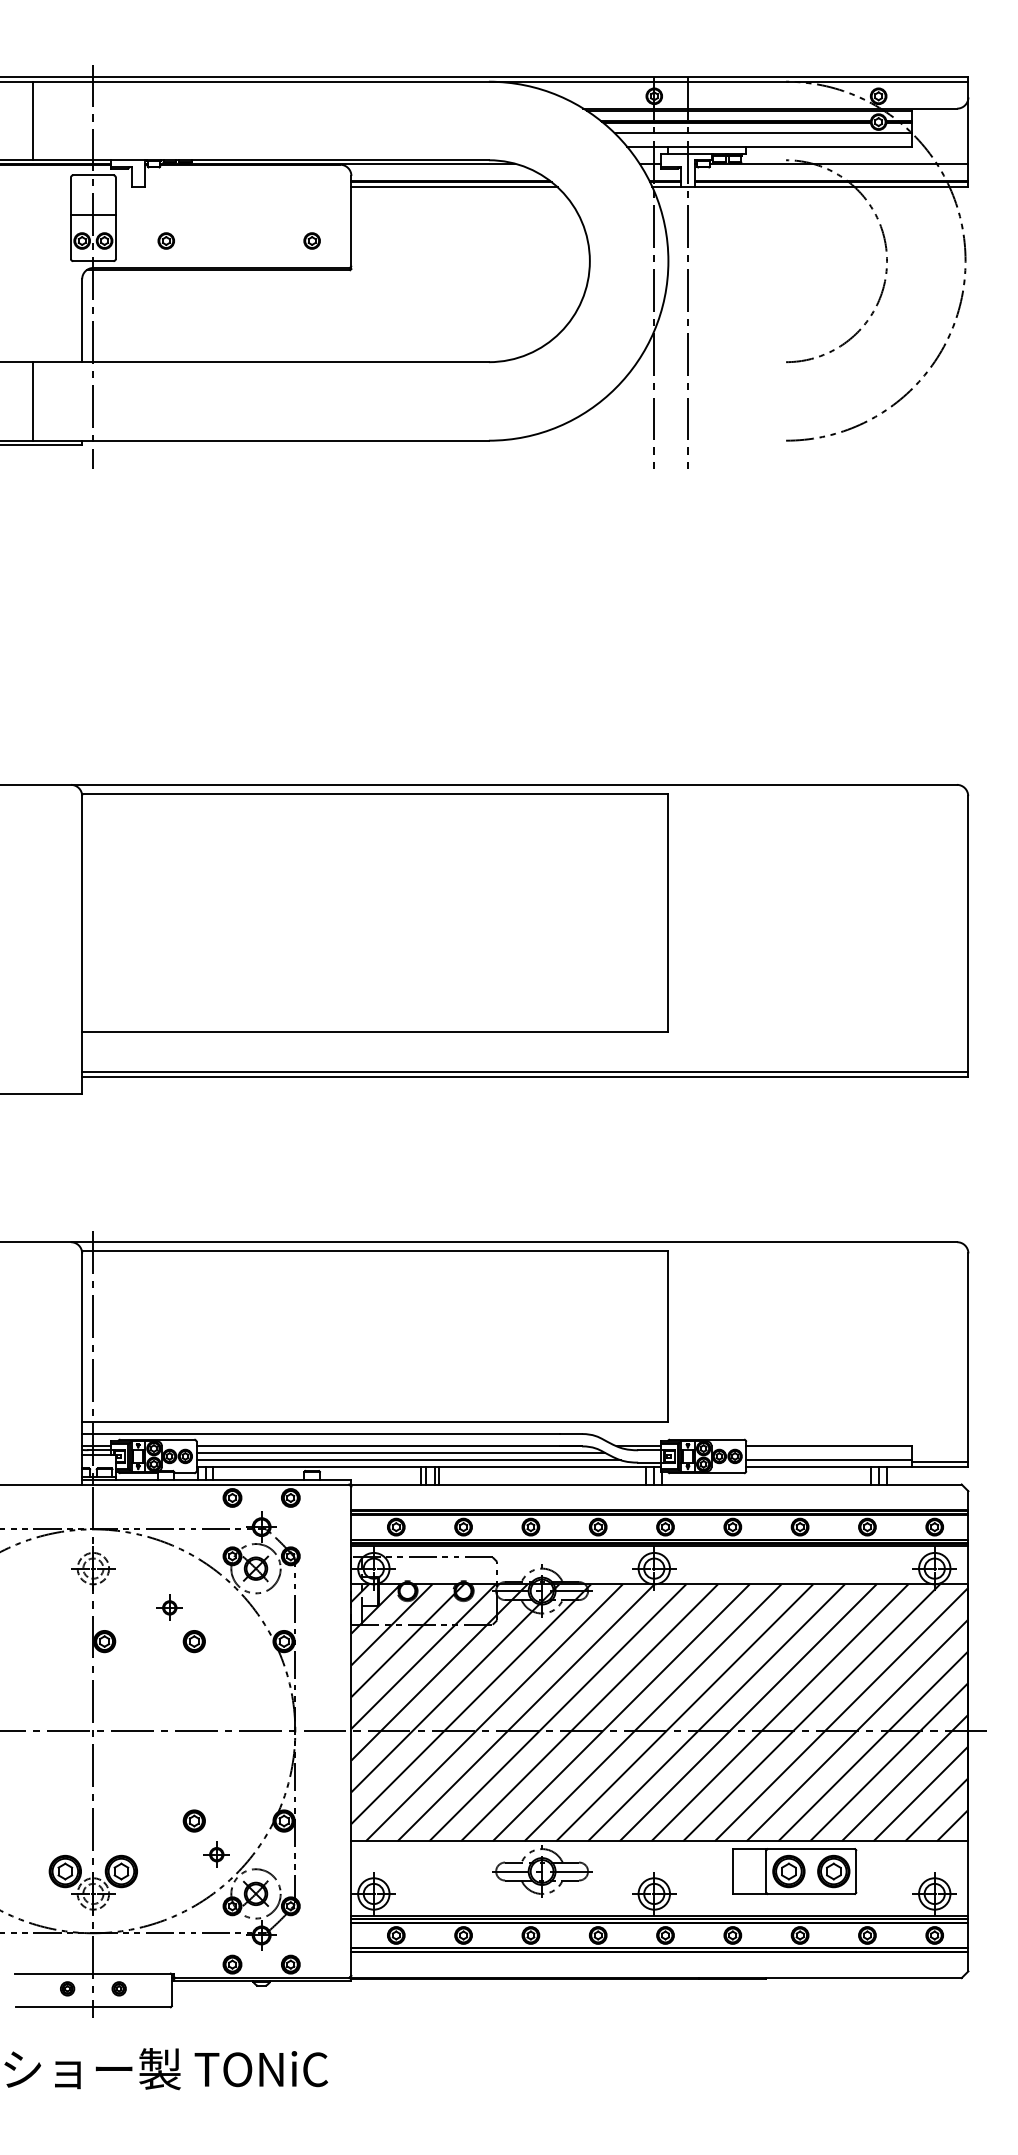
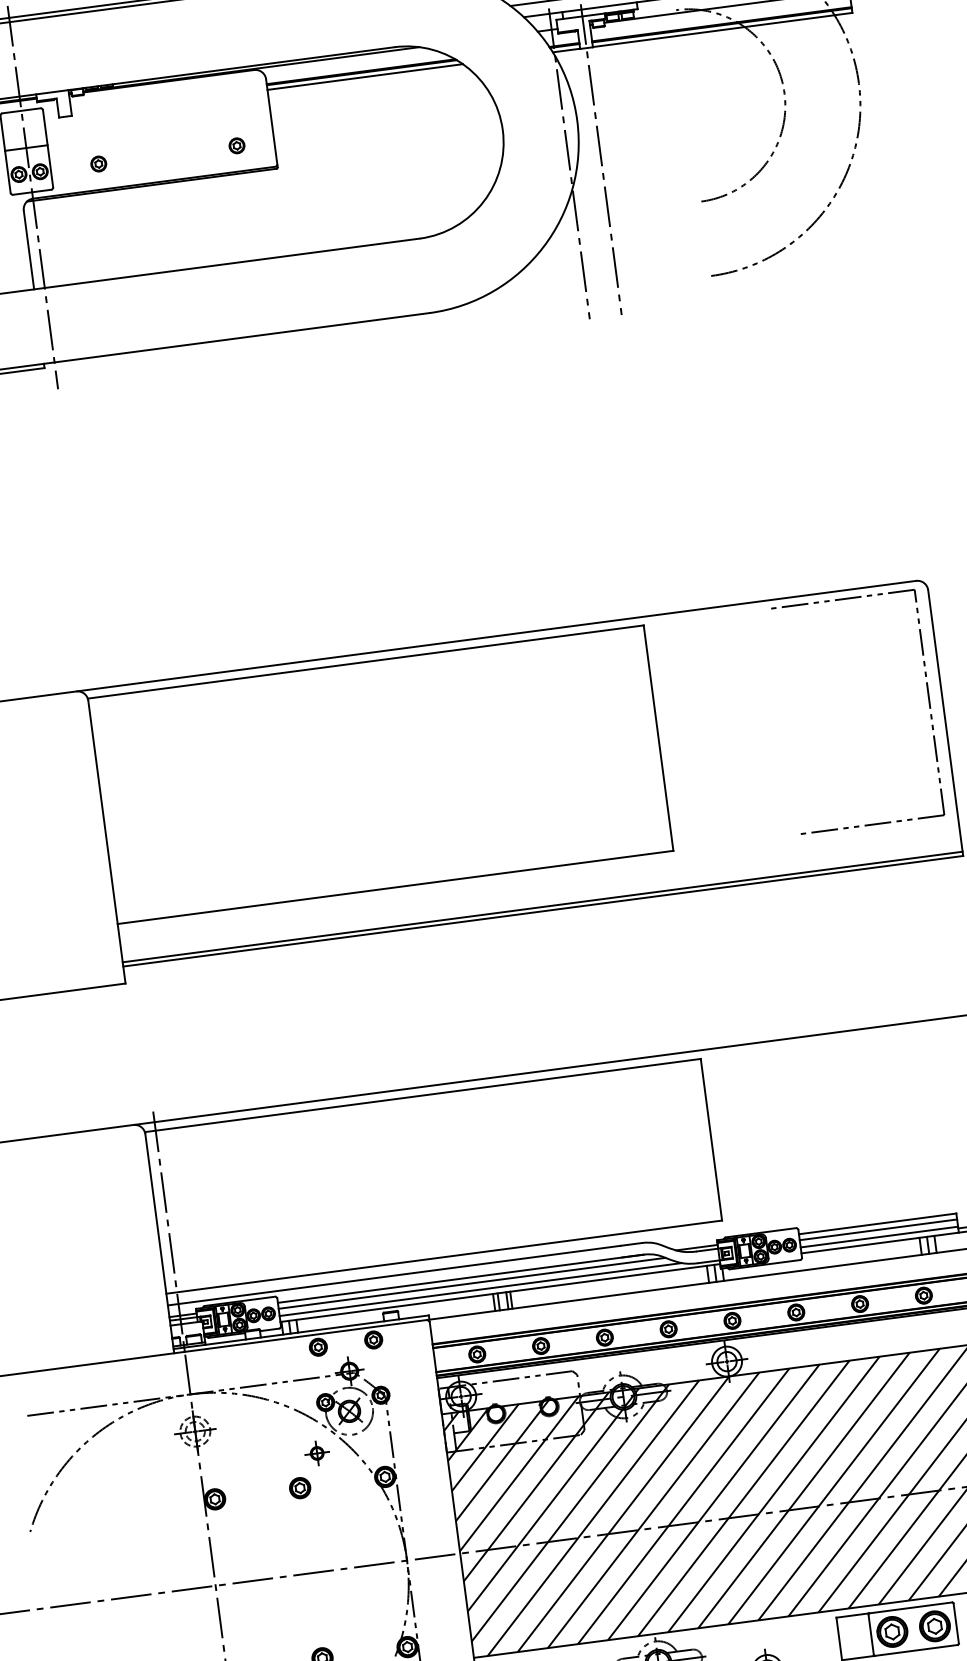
part: (953, 912) -> (928, 702), added
line: (829, 1452) -> (878, 1229), added
part: (169, 1607) -> (316, 1453), moved

